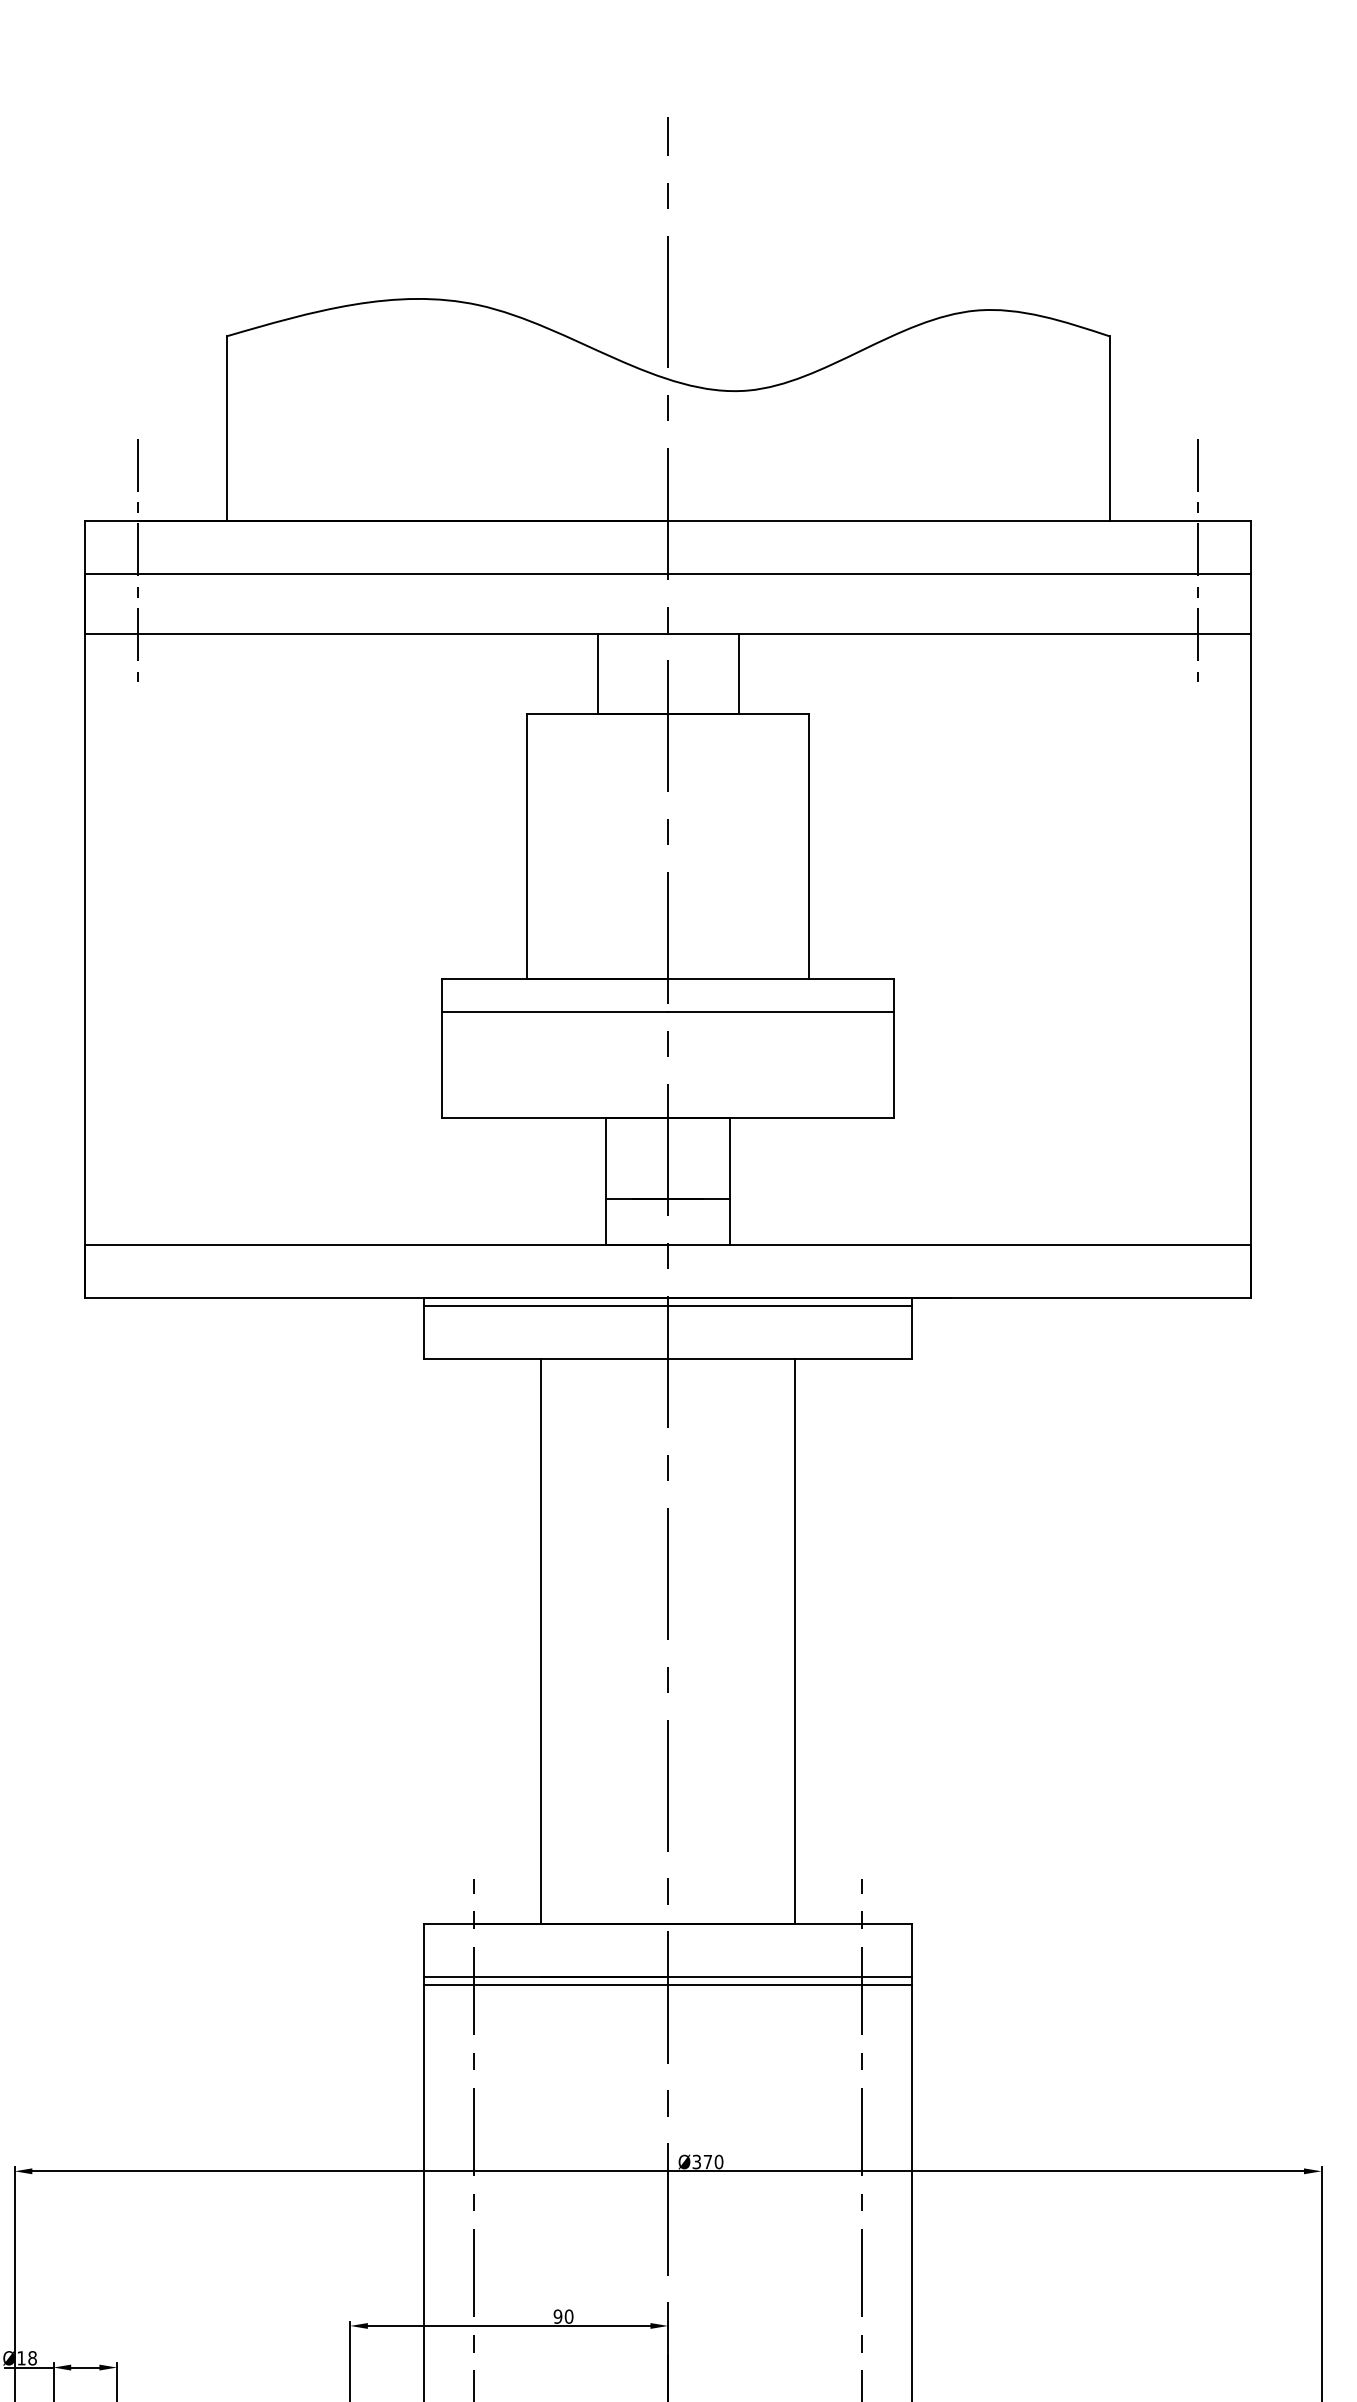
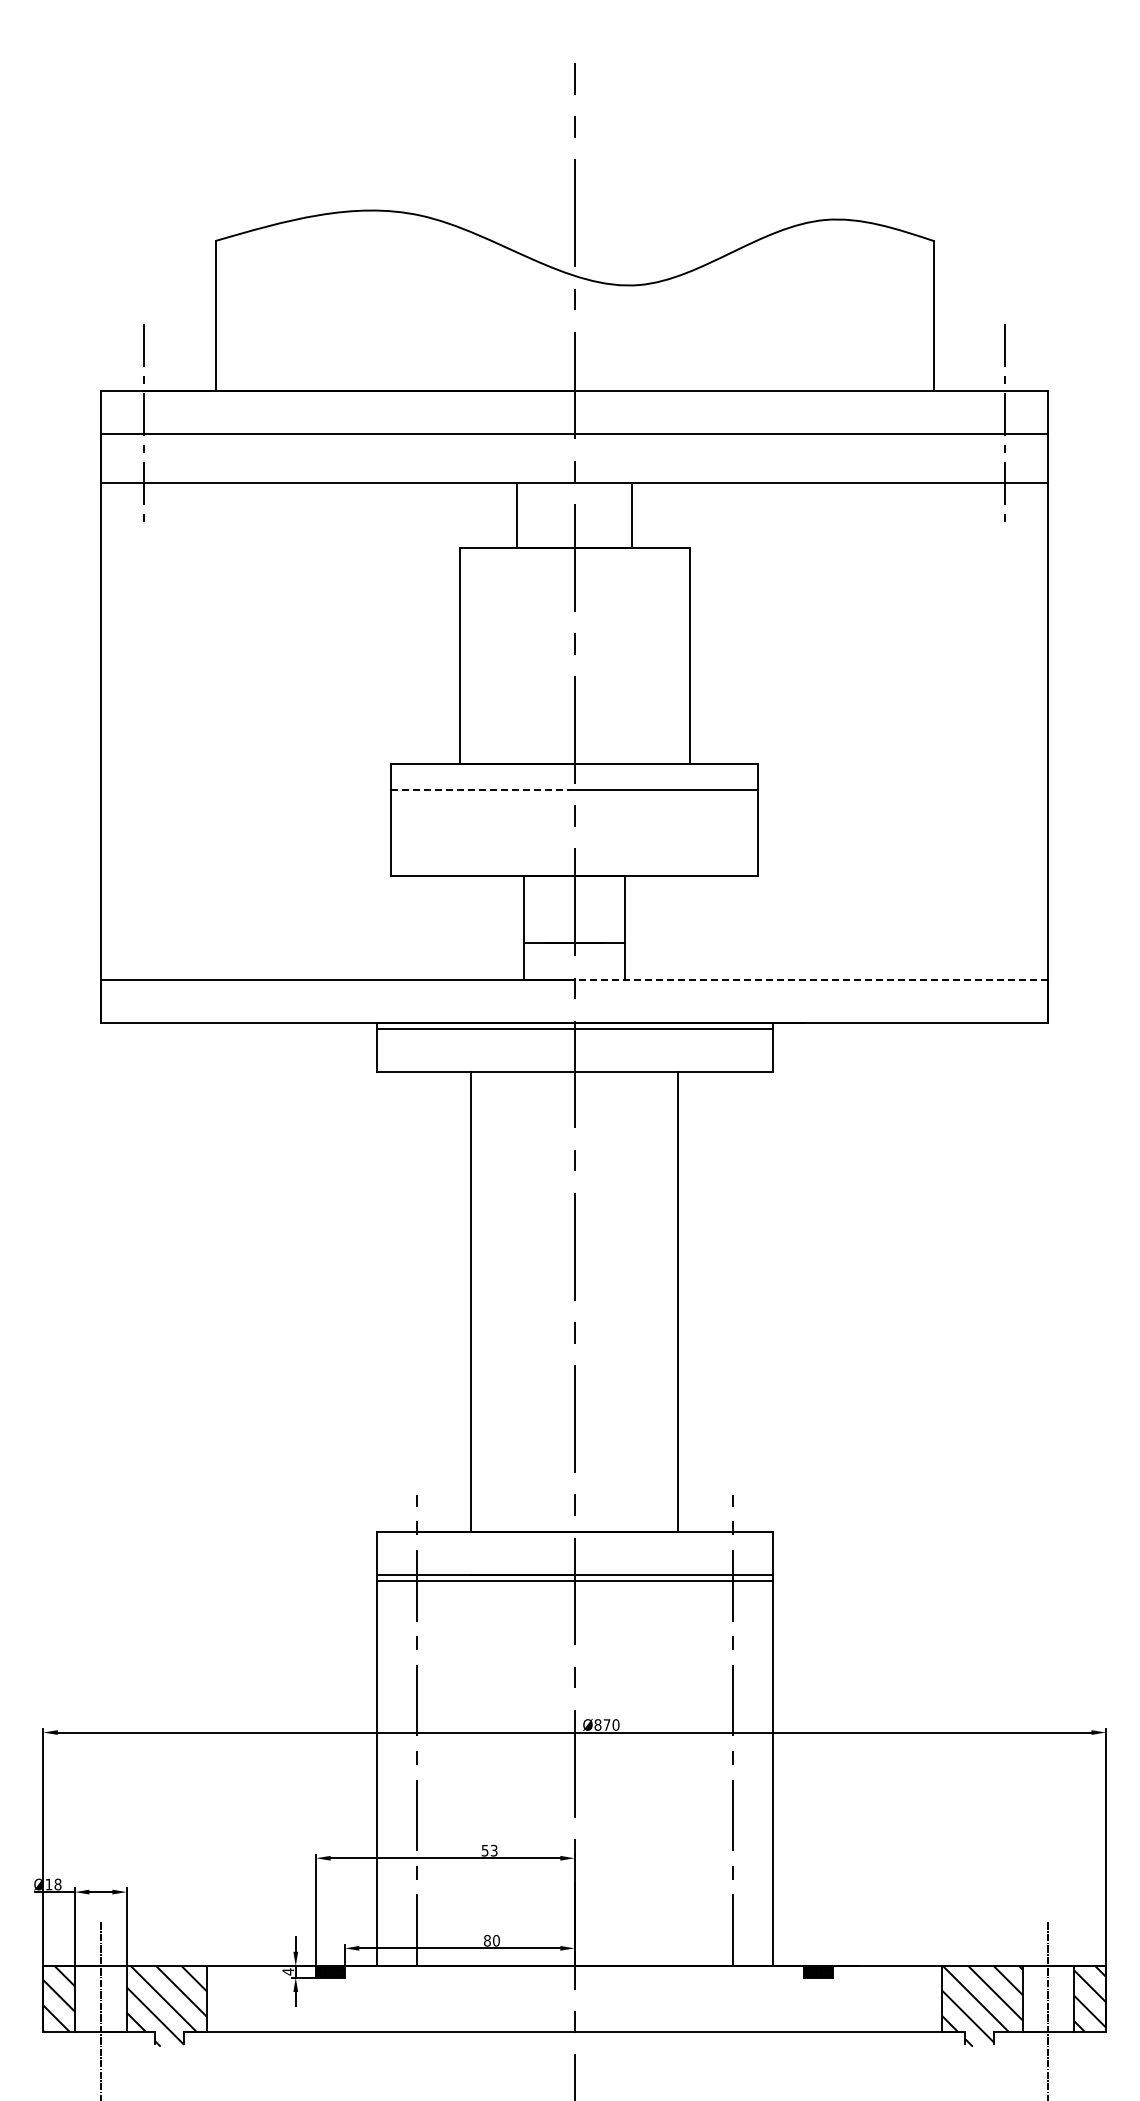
line: (554, 1012) -> (482, 790), solid -> dashed
line: (959, 1244) -> (811, 979), solid -> dashed
text: (696, 2161) -> (597, 1724), Ø370 -> Ø870
text: (563, 2316) -> (489, 1850), 90 -> 53

